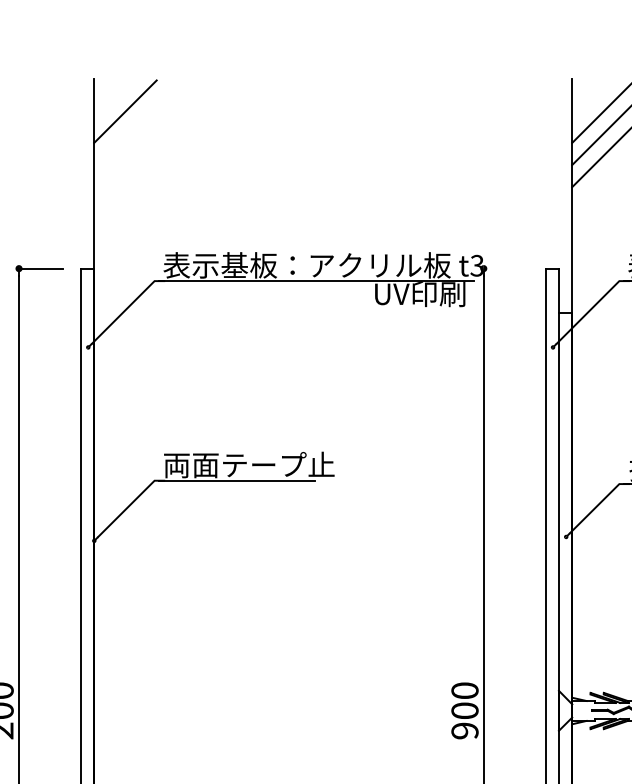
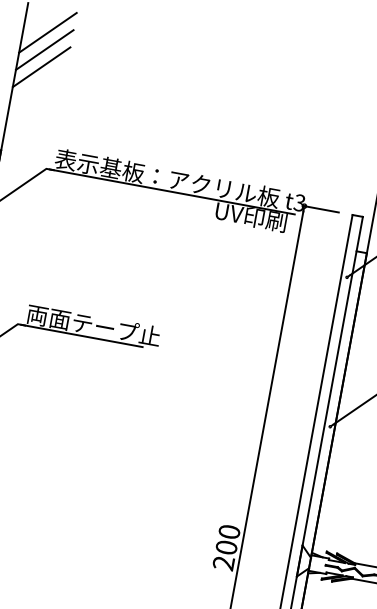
line: (125, 133) -> (44, 49), added
line: (125, 155) -> (41, 66), added
line: (505, 268) -> (321, 209), added
text: (464, 730) -> (223, 562), 900 -> 200

